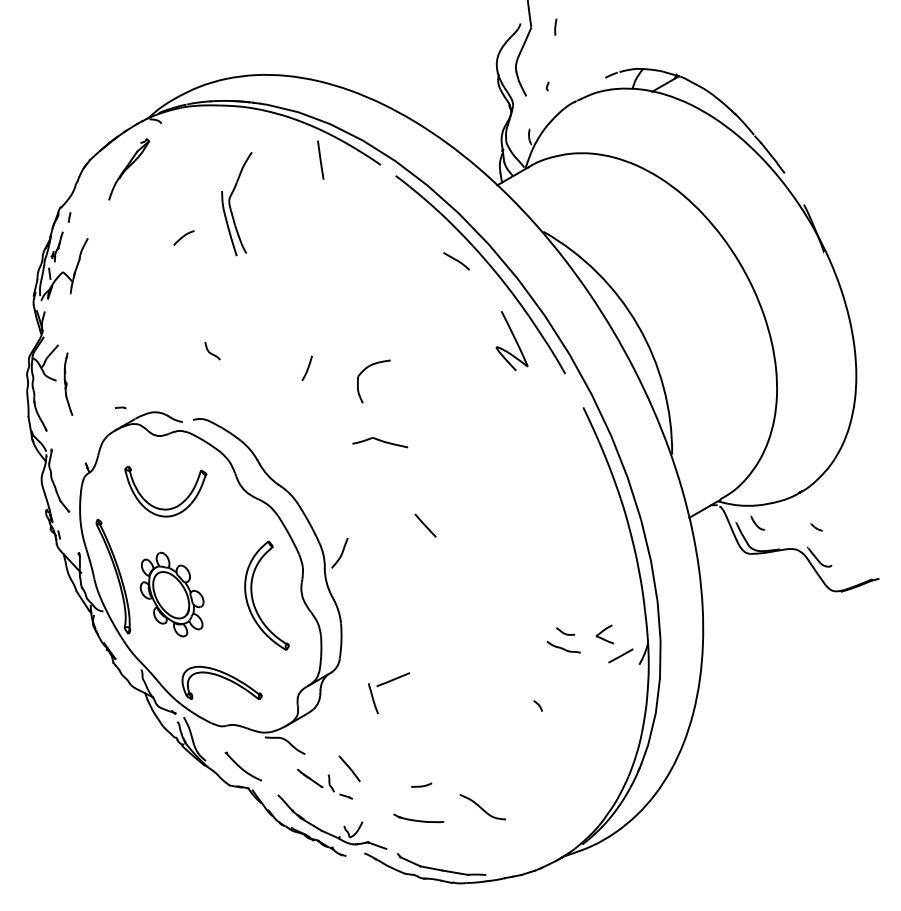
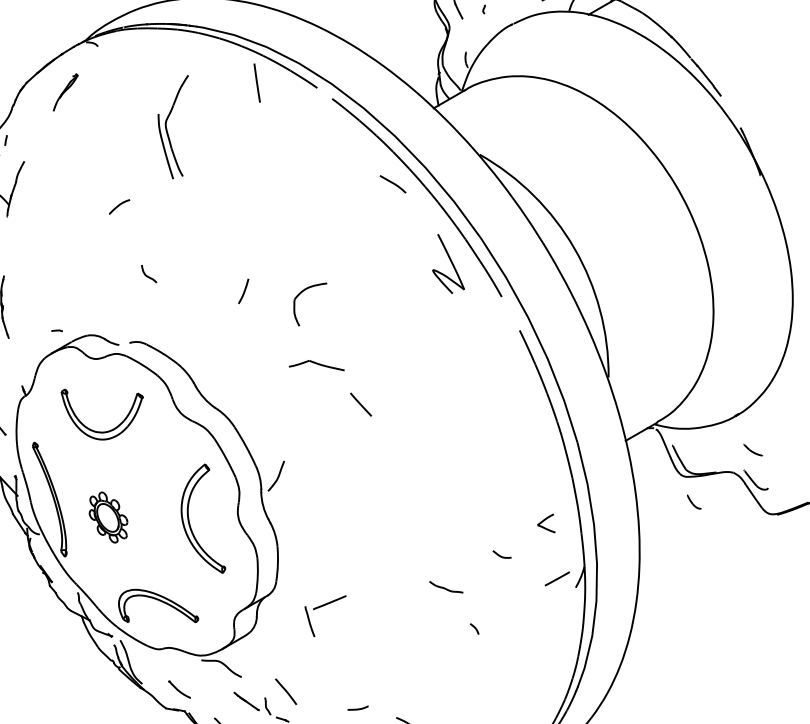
part: (129, 169) -> (65, 92), size x0.6
curve: (183, 237) -> (118, 206), moved
part: (757, 522) -> (693, 501), moved
line: (425, 525) -> (360, 404), moved
part: (816, 527) -> (752, 450), size x1.6
part: (171, 594) -> (107, 517), size x0.6
part: (604, 634) -> (545, 523), moved
curve: (562, 647) -> (444, 587), moved
part: (242, 766) -> (178, 689), size x0.6

